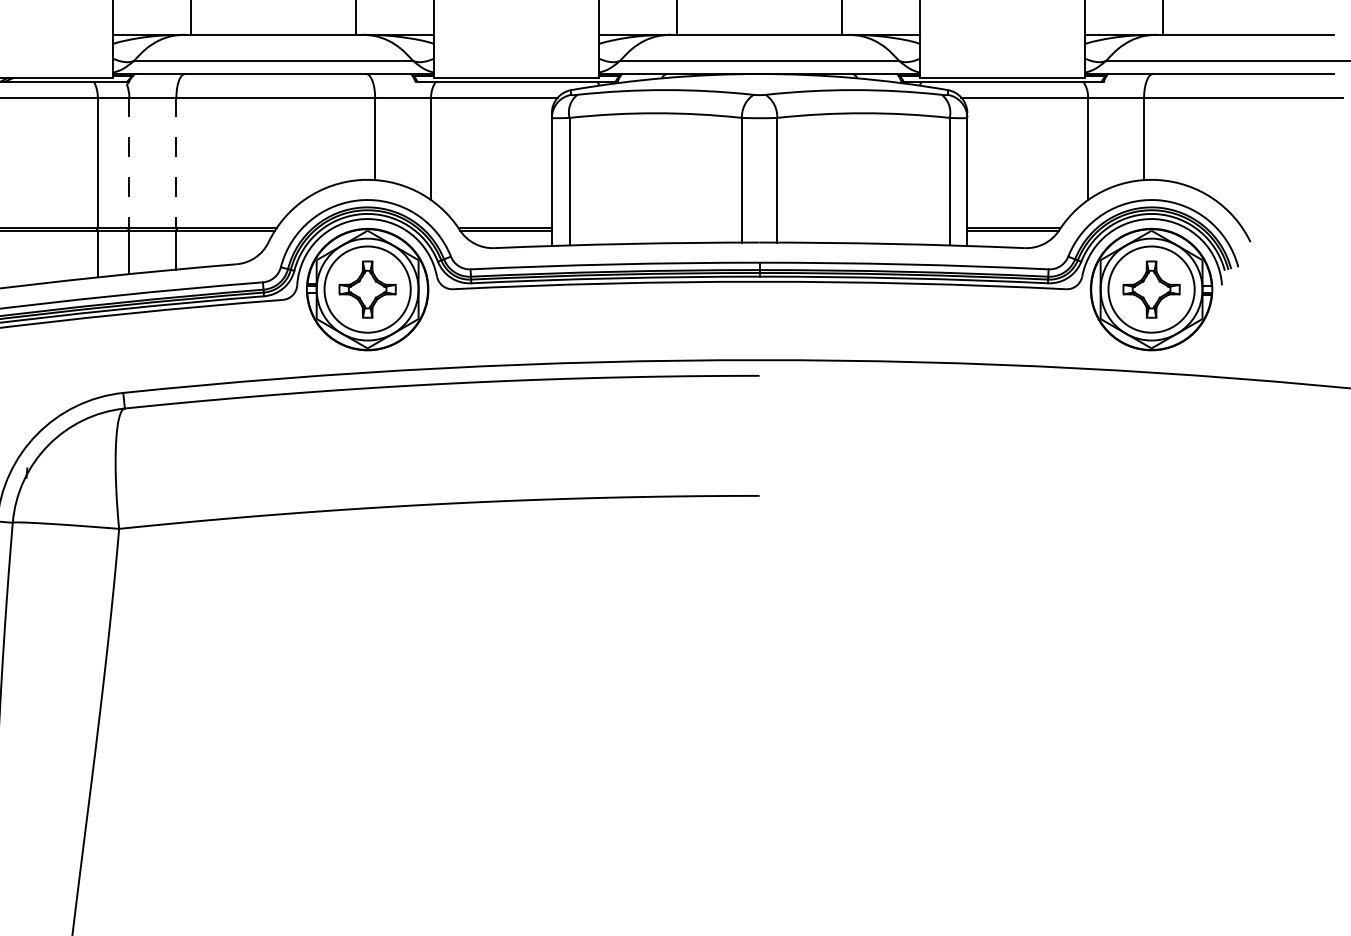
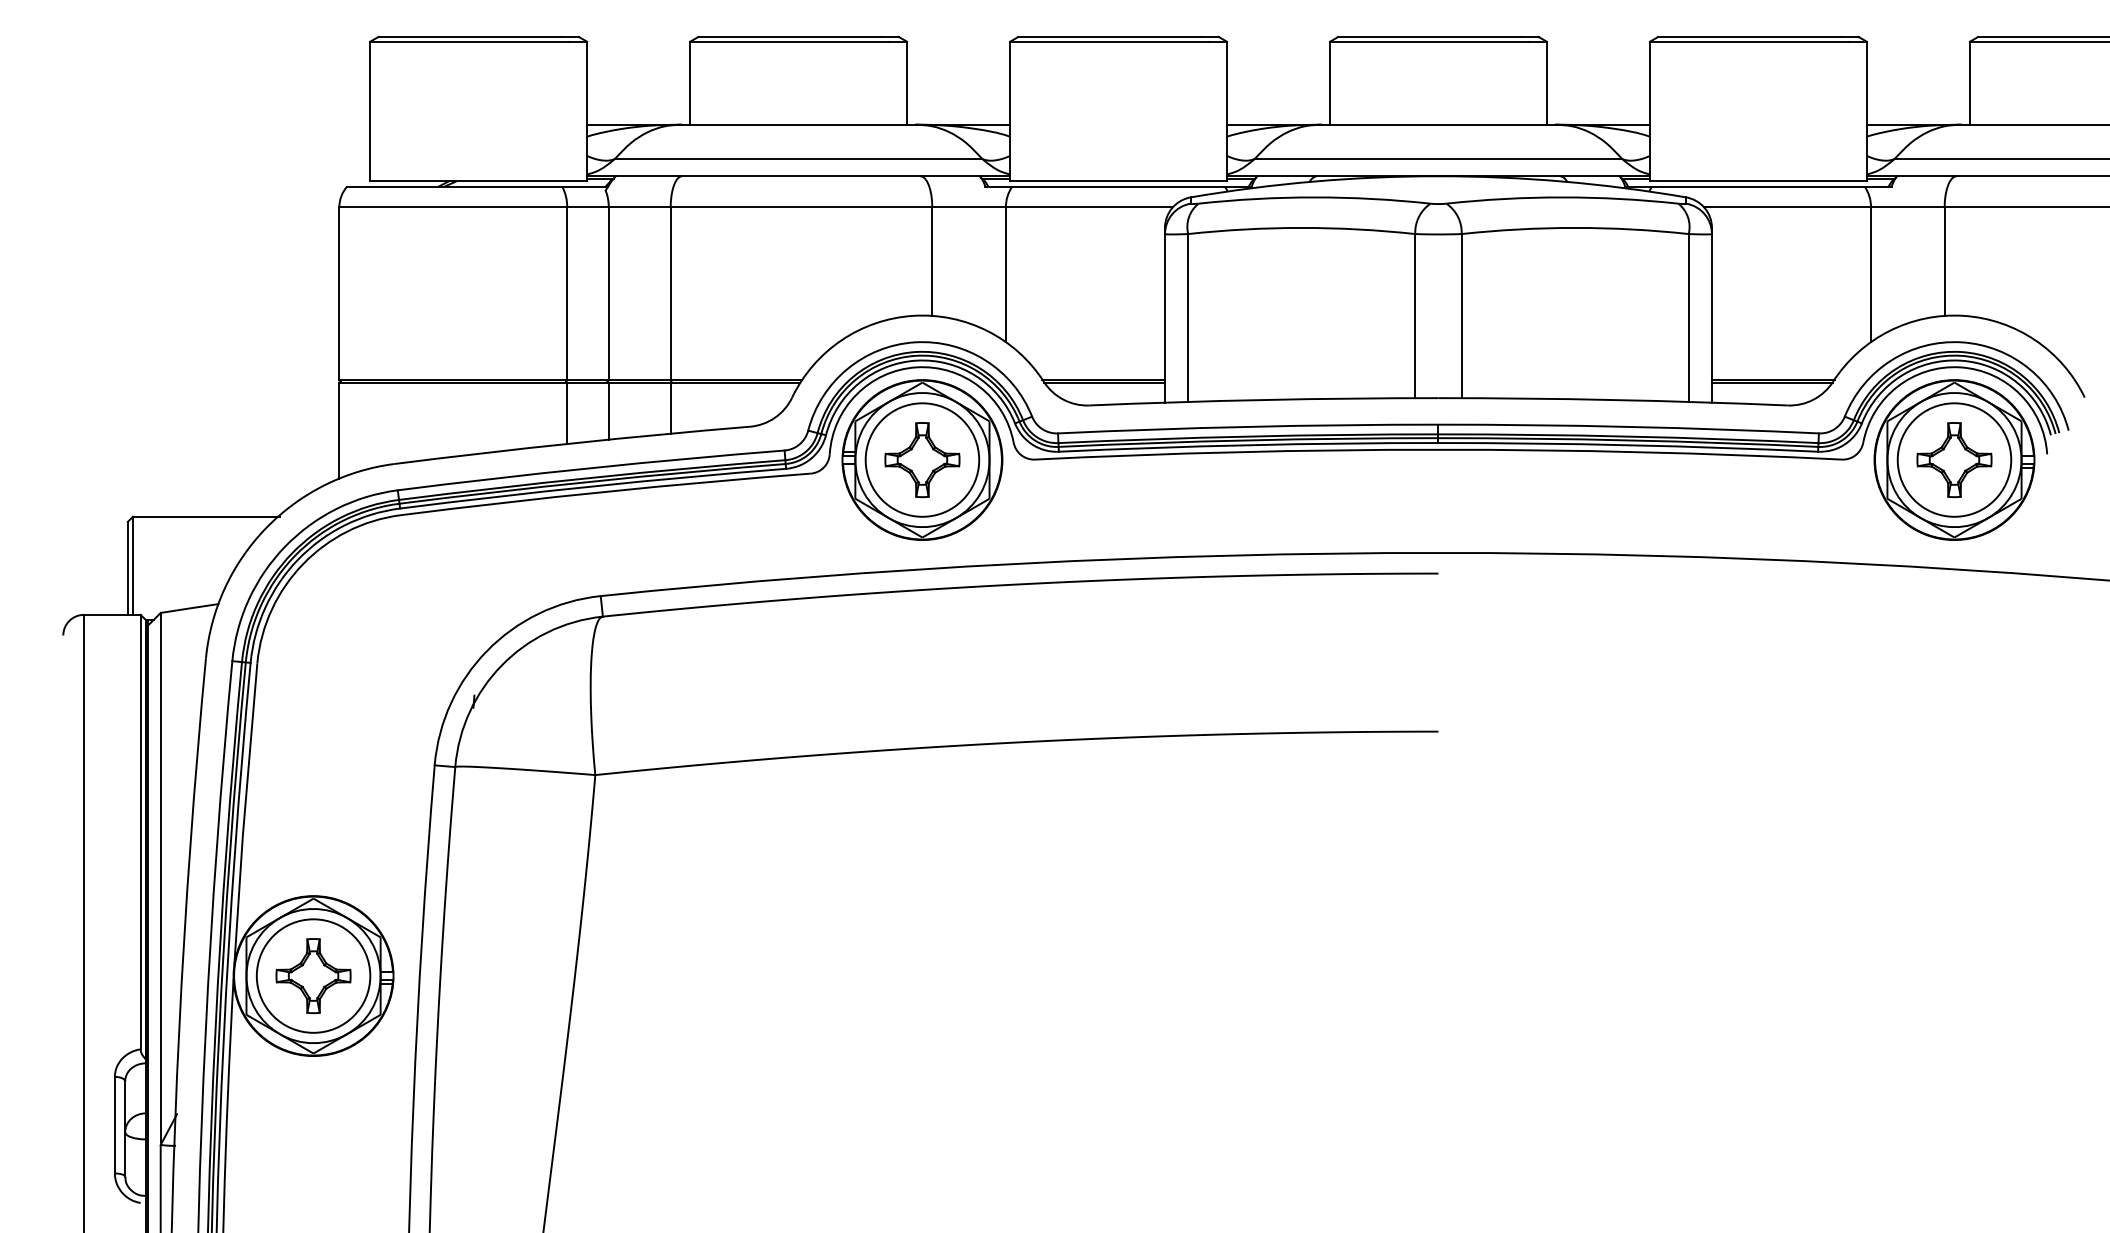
line: (129, 163) -> (608, 293), dashed -> solid
line: (176, 163) -> (670, 293), dashed -> solid

